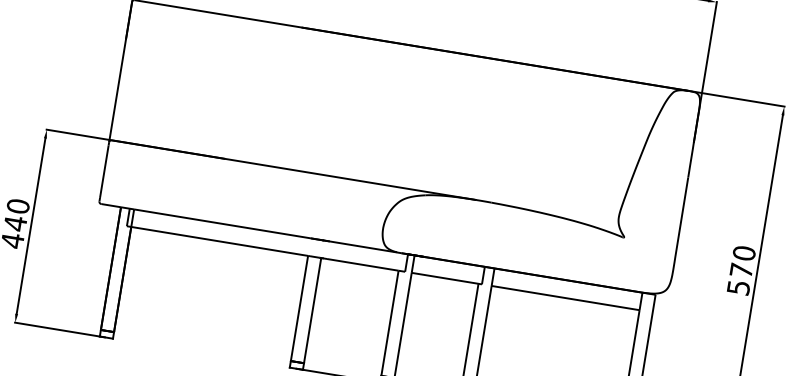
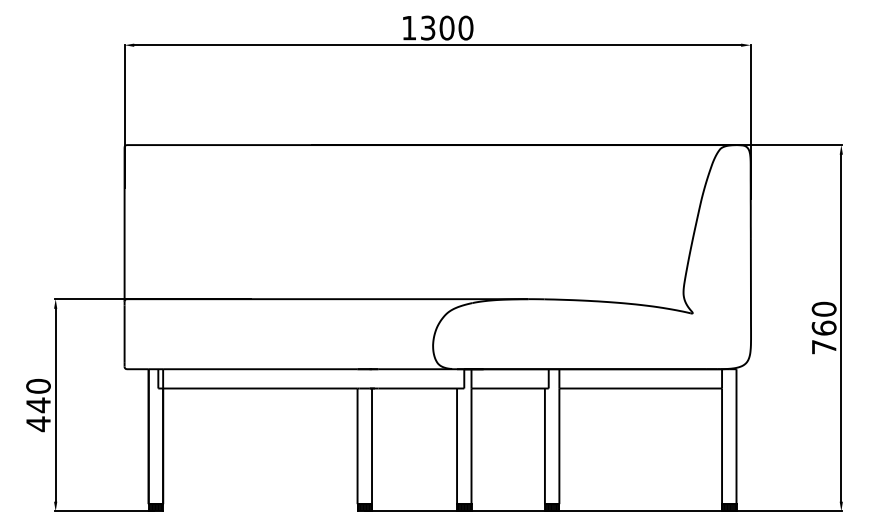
text: (739, 278) -> (823, 337), 570 -> 760
hatch: (107, 334) -> (156, 507), added
hatch: (296, 365) -> (364, 507), added

